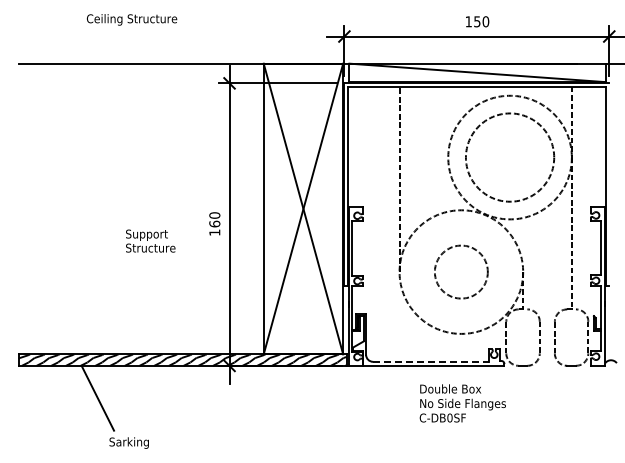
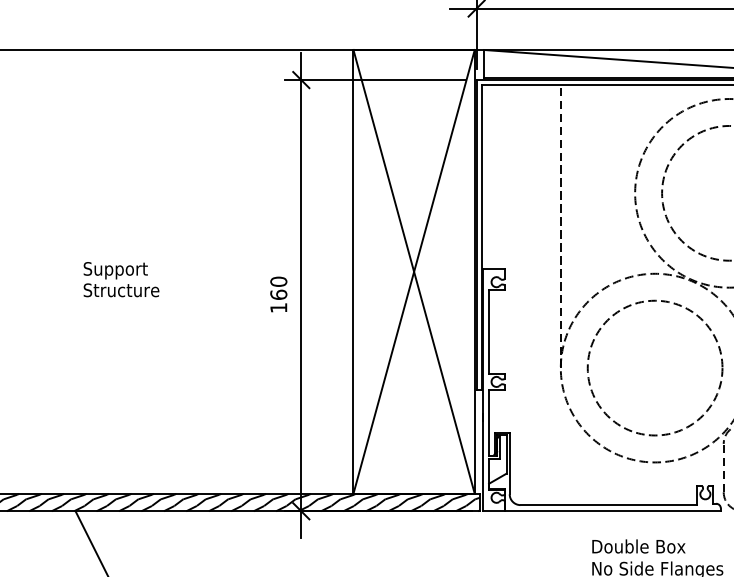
text: (150, 240) -> (121, 278), moved
circle: (461, 271) -> (655, 367), size x1.67
line: (431, 361) -> (609, 504), dashed -> solid

